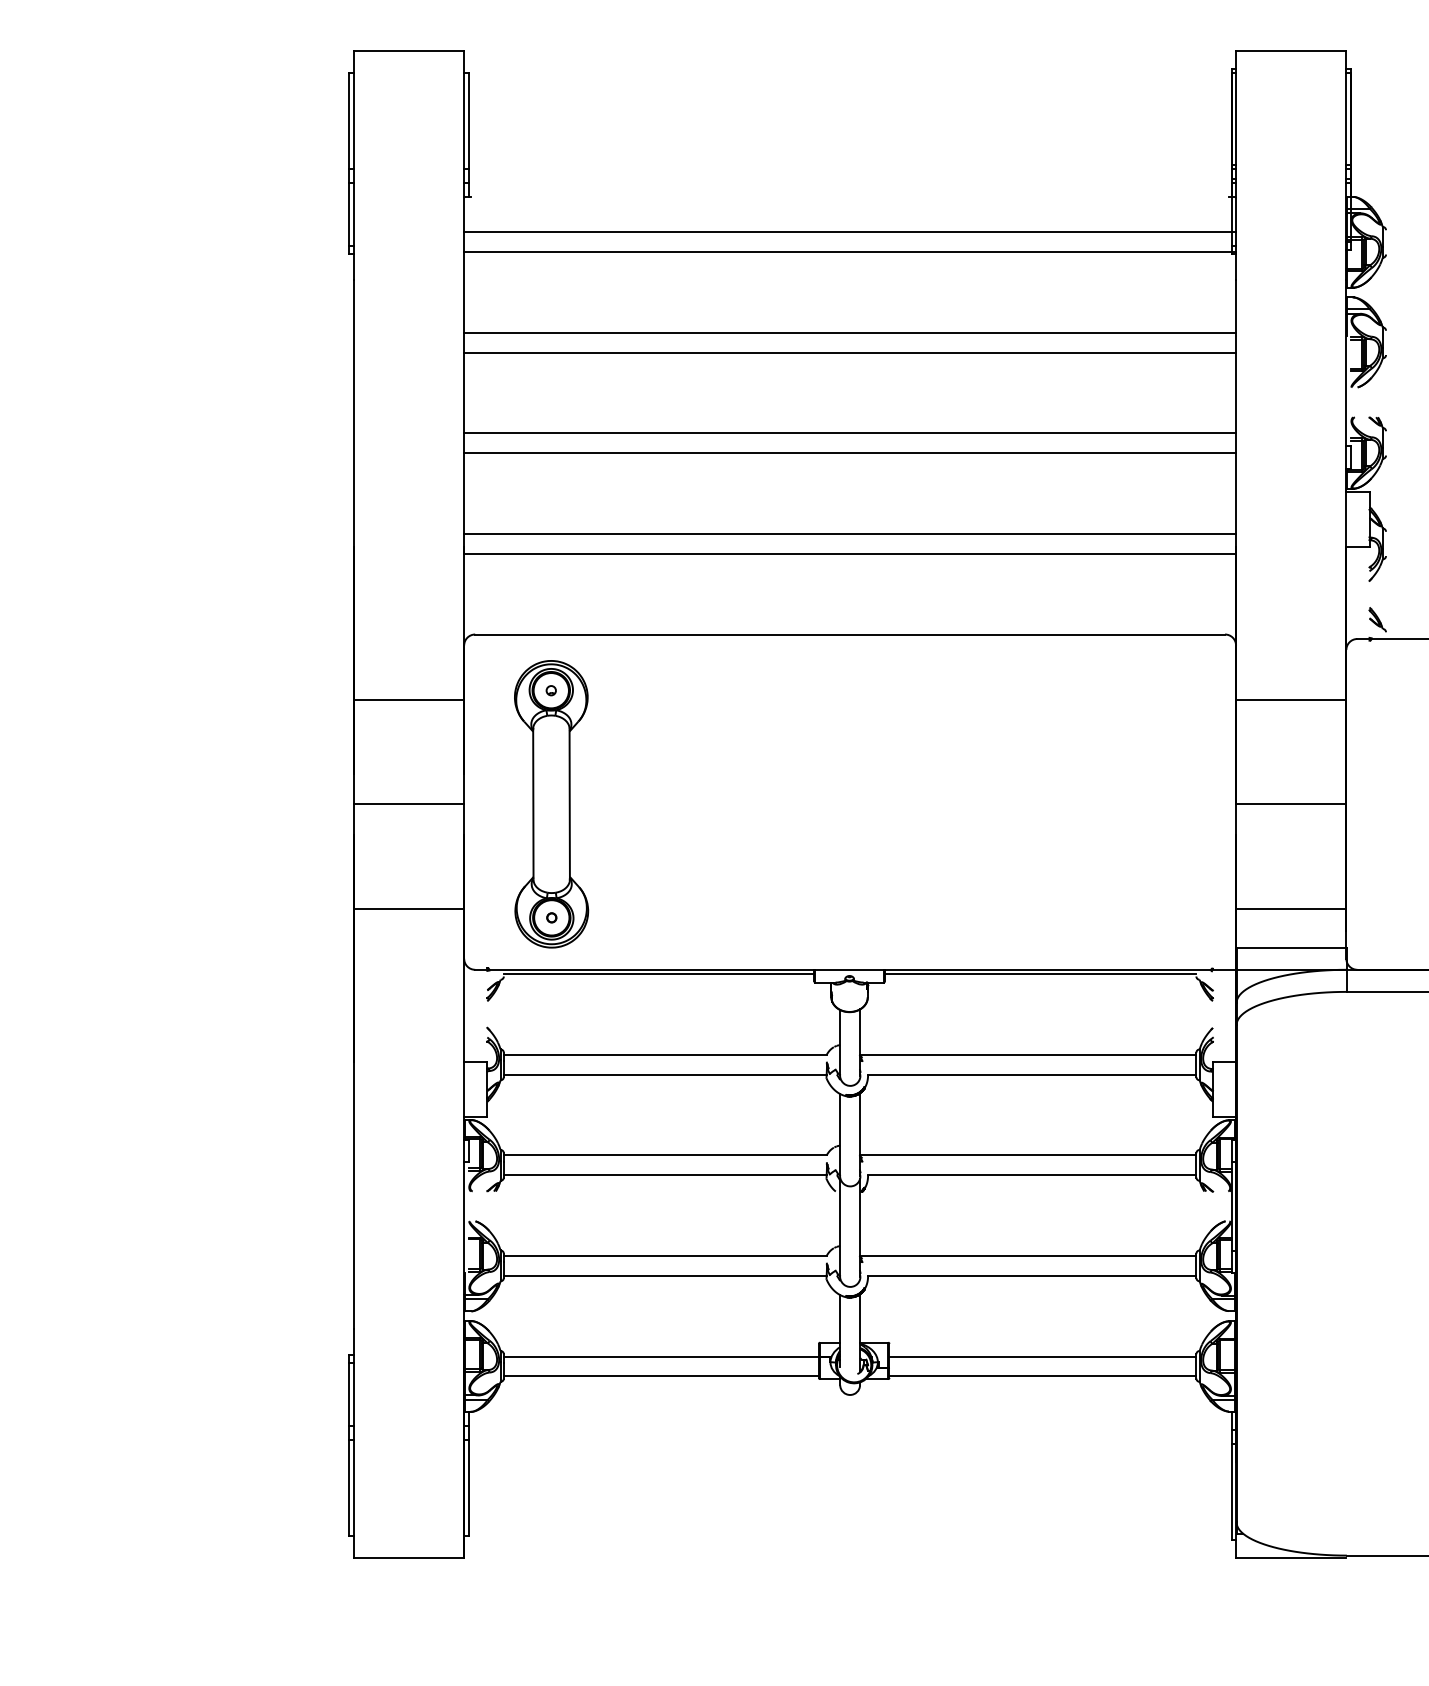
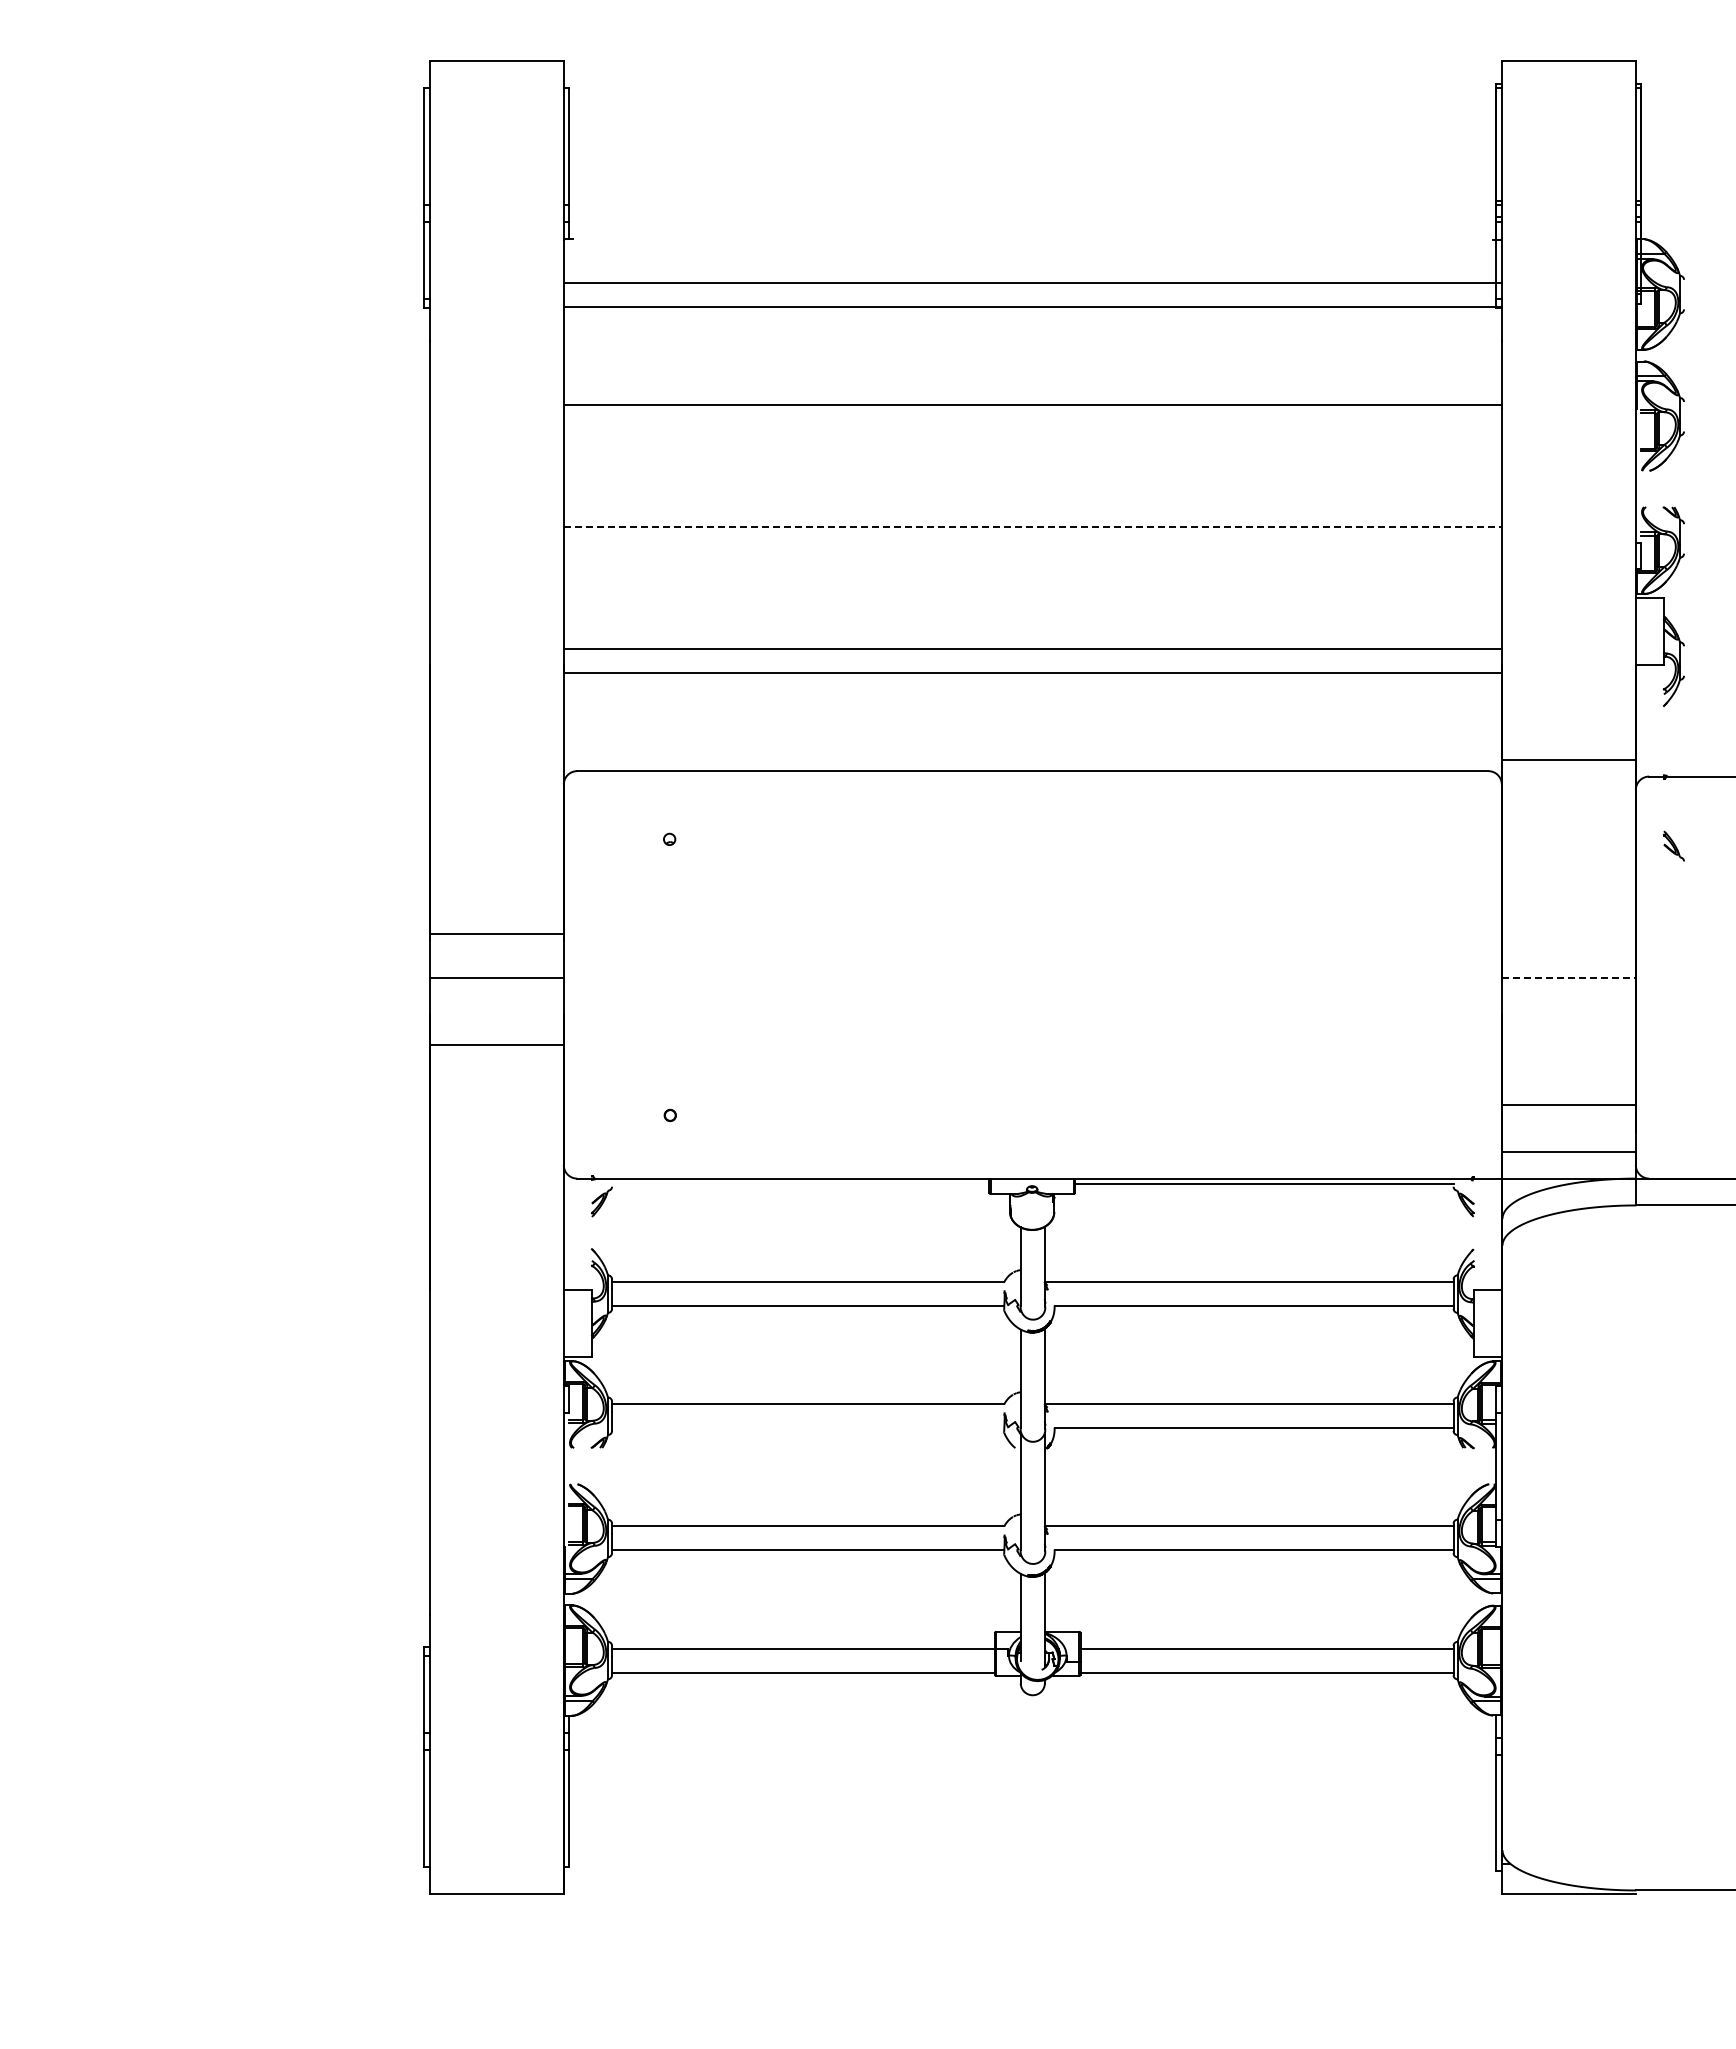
line: (849, 352) -> (1032, 428), removed
line: (850, 433) -> (1033, 526), solid -> dashed
line: (849, 452) -> (1032, 550), removed
part: (1377, 619) -> (1673, 845), moved
line: (408, 699) -> (496, 934), moved
line: (1290, 699) -> (1568, 760), moved
part: (551, 804) -> (669, 977), removed
line: (1291, 804) -> (1569, 977), solid -> dashed
line: (408, 908) -> (496, 1044), moved
line: (658, 974) -> (800, 1184), removed
line: (665, 1175) -> (808, 1428), removed

